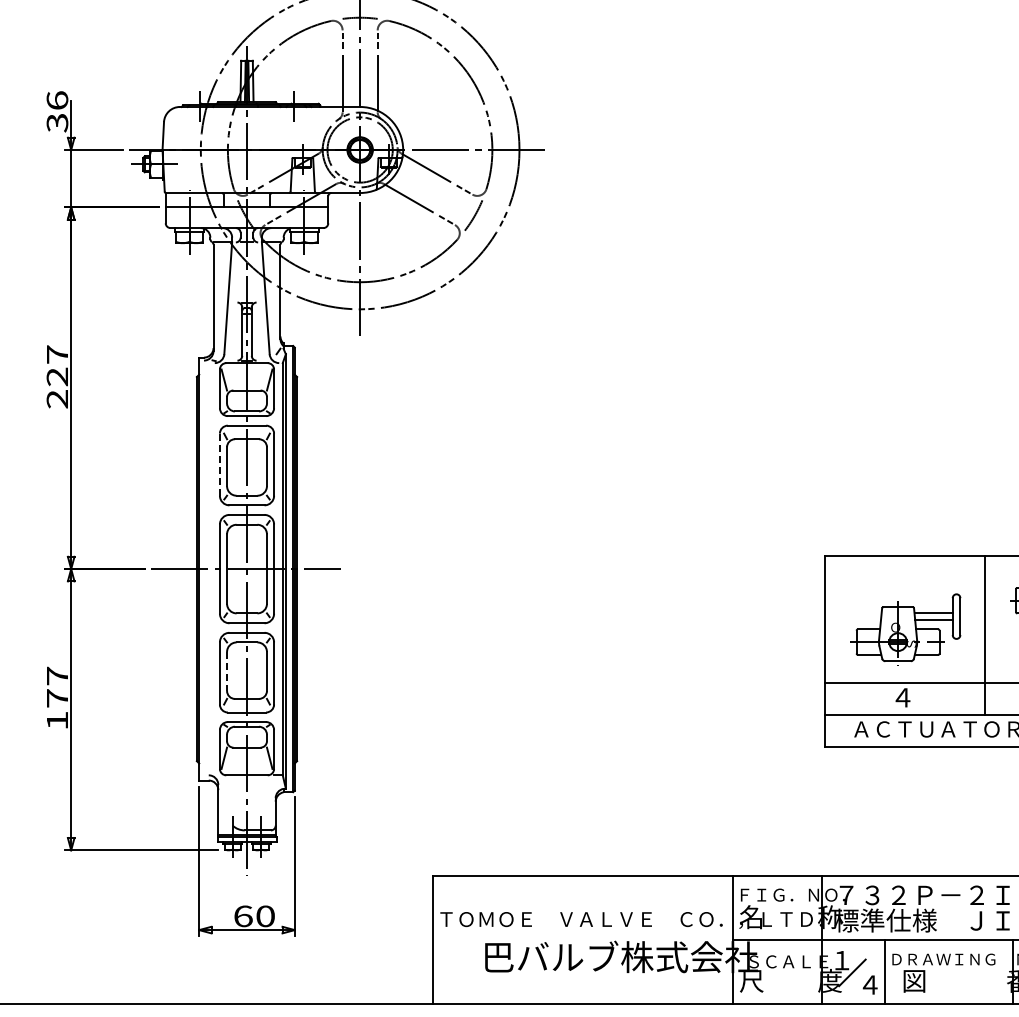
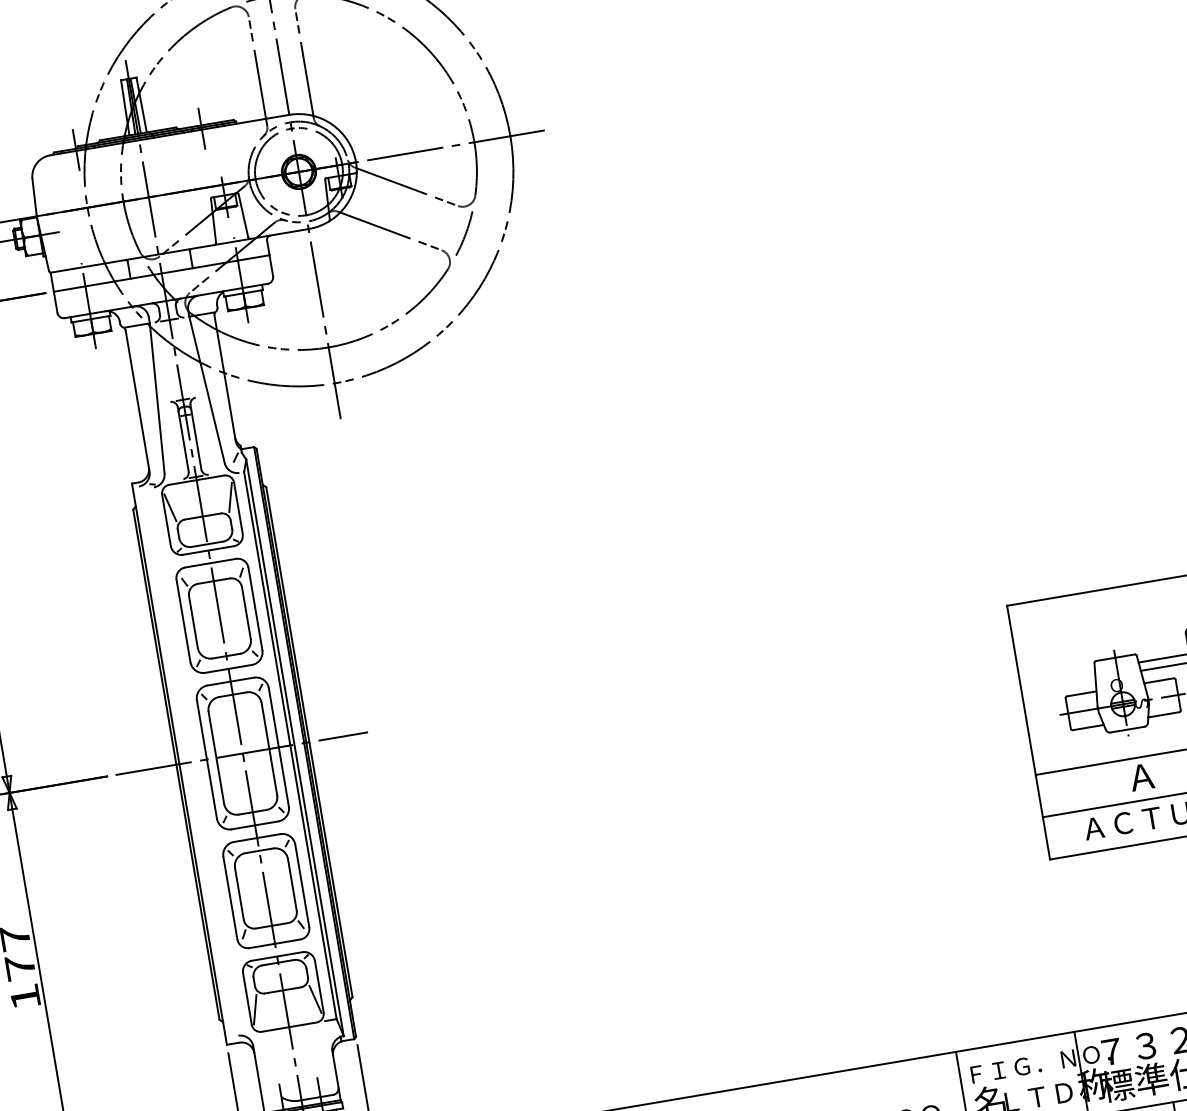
line: (219, 464) -> (182, 620), dashed -> solid
line: (227, 671) -> (239, 893), dashed -> solid
text: (902, 697) -> (1141, 776), ４ -> Ａ

